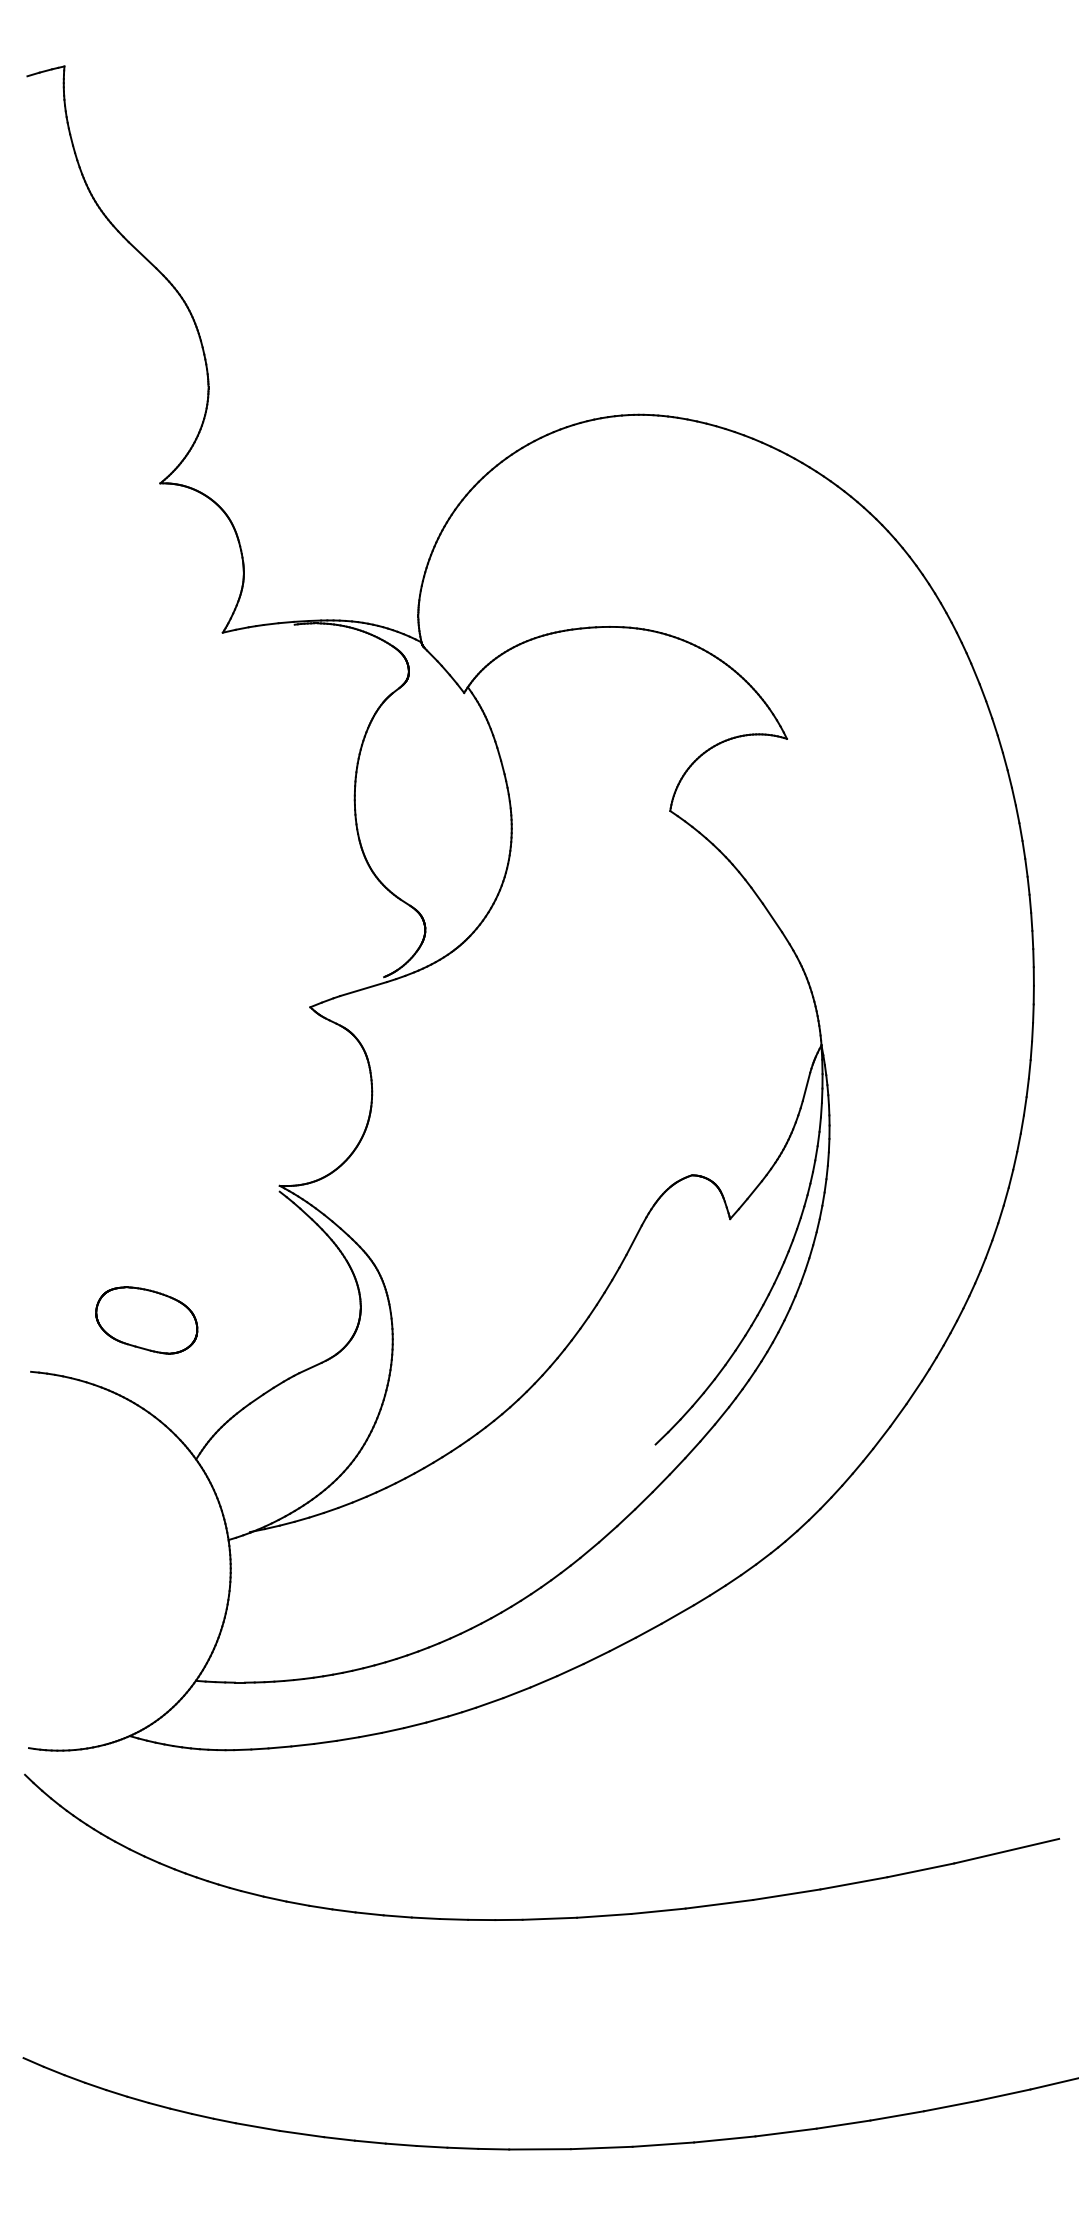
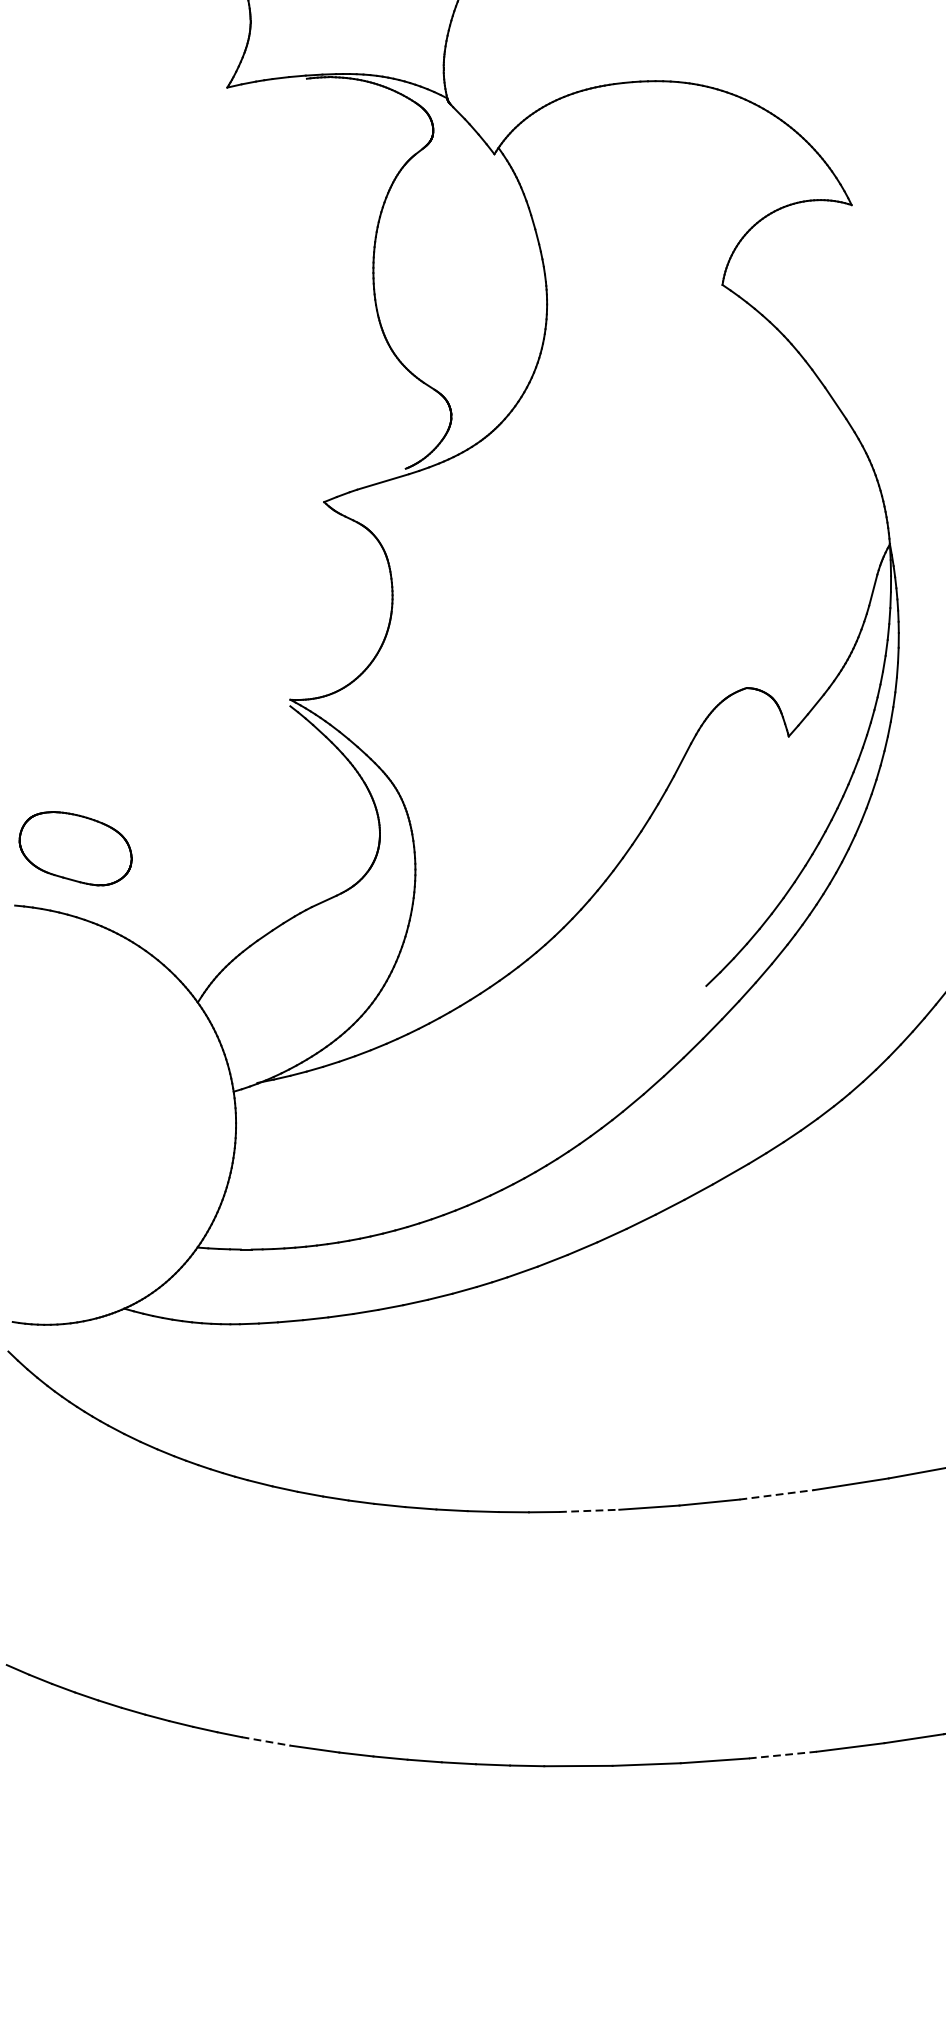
part: (146, 1320) -> (75, 848), moved
line: (719, 1904) -> (776, 1495), solid -> dashed
line: (550, 1918) -> (589, 1510), solid -> dashed
line: (258, 2127) -> (266, 1741), solid -> dashed
line: (724, 2139) -> (782, 1755), solid -> dashed

